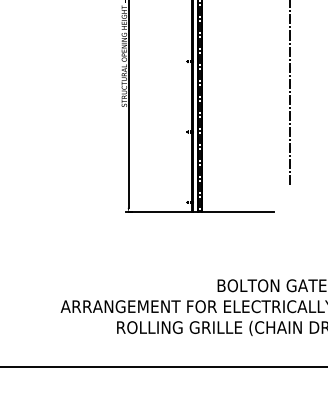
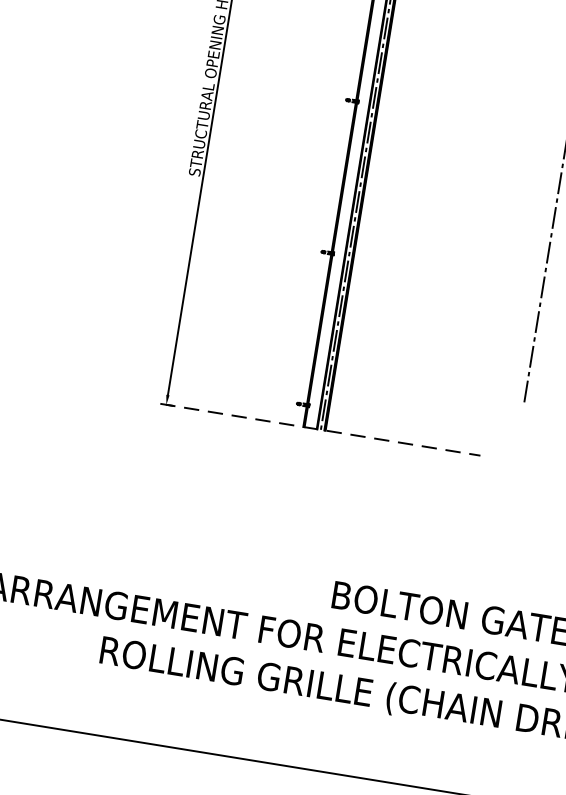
line: (200, 212) -> (321, 430), solid -> dashed

